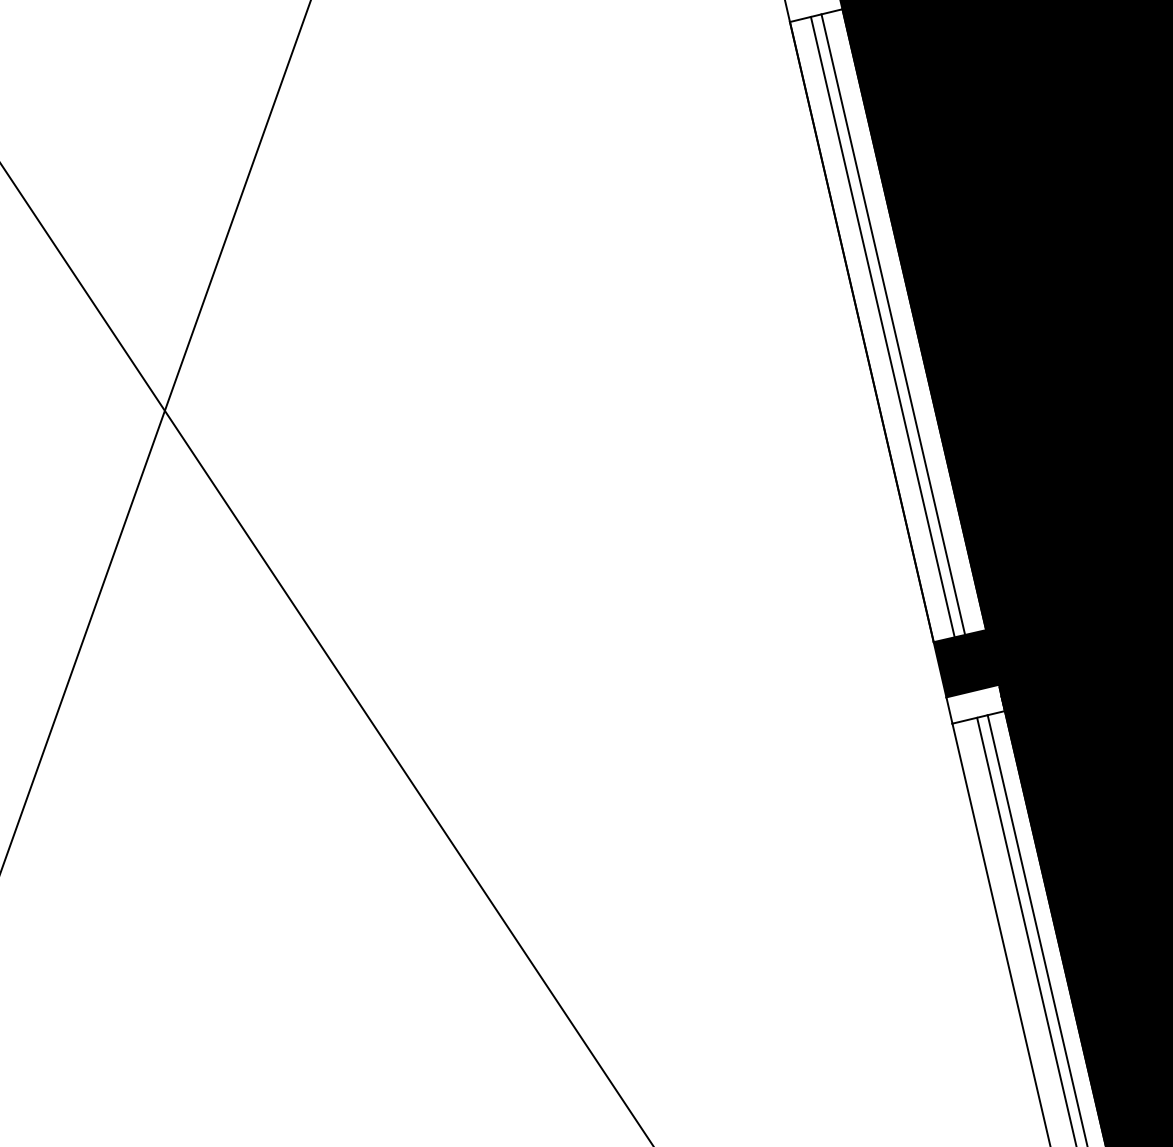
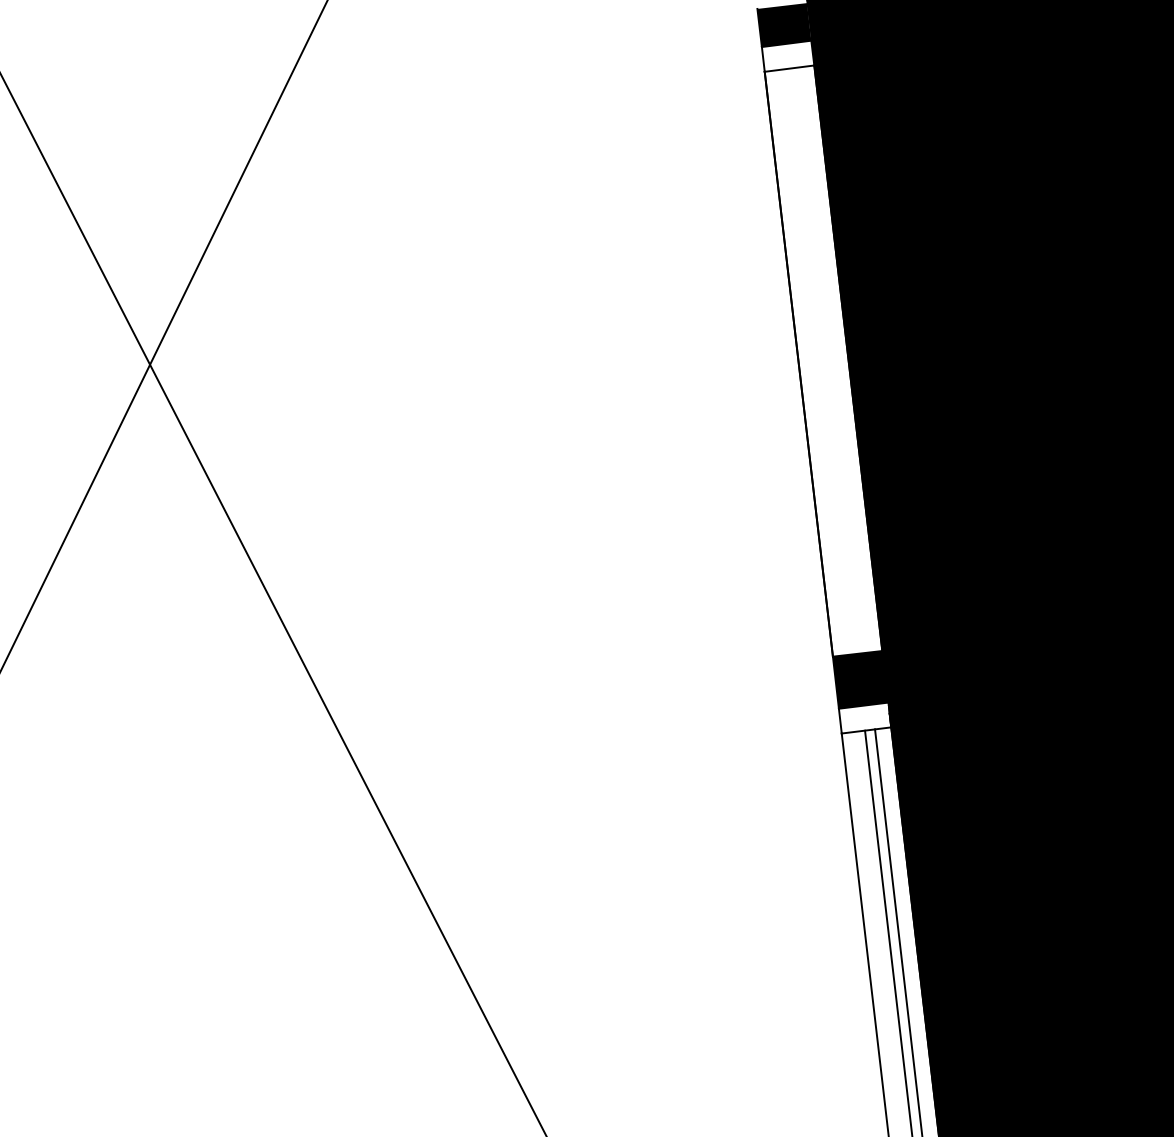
line: (893, 324) -> (828, 360), removed
line: (882, 326) -> (818, 361), removed

